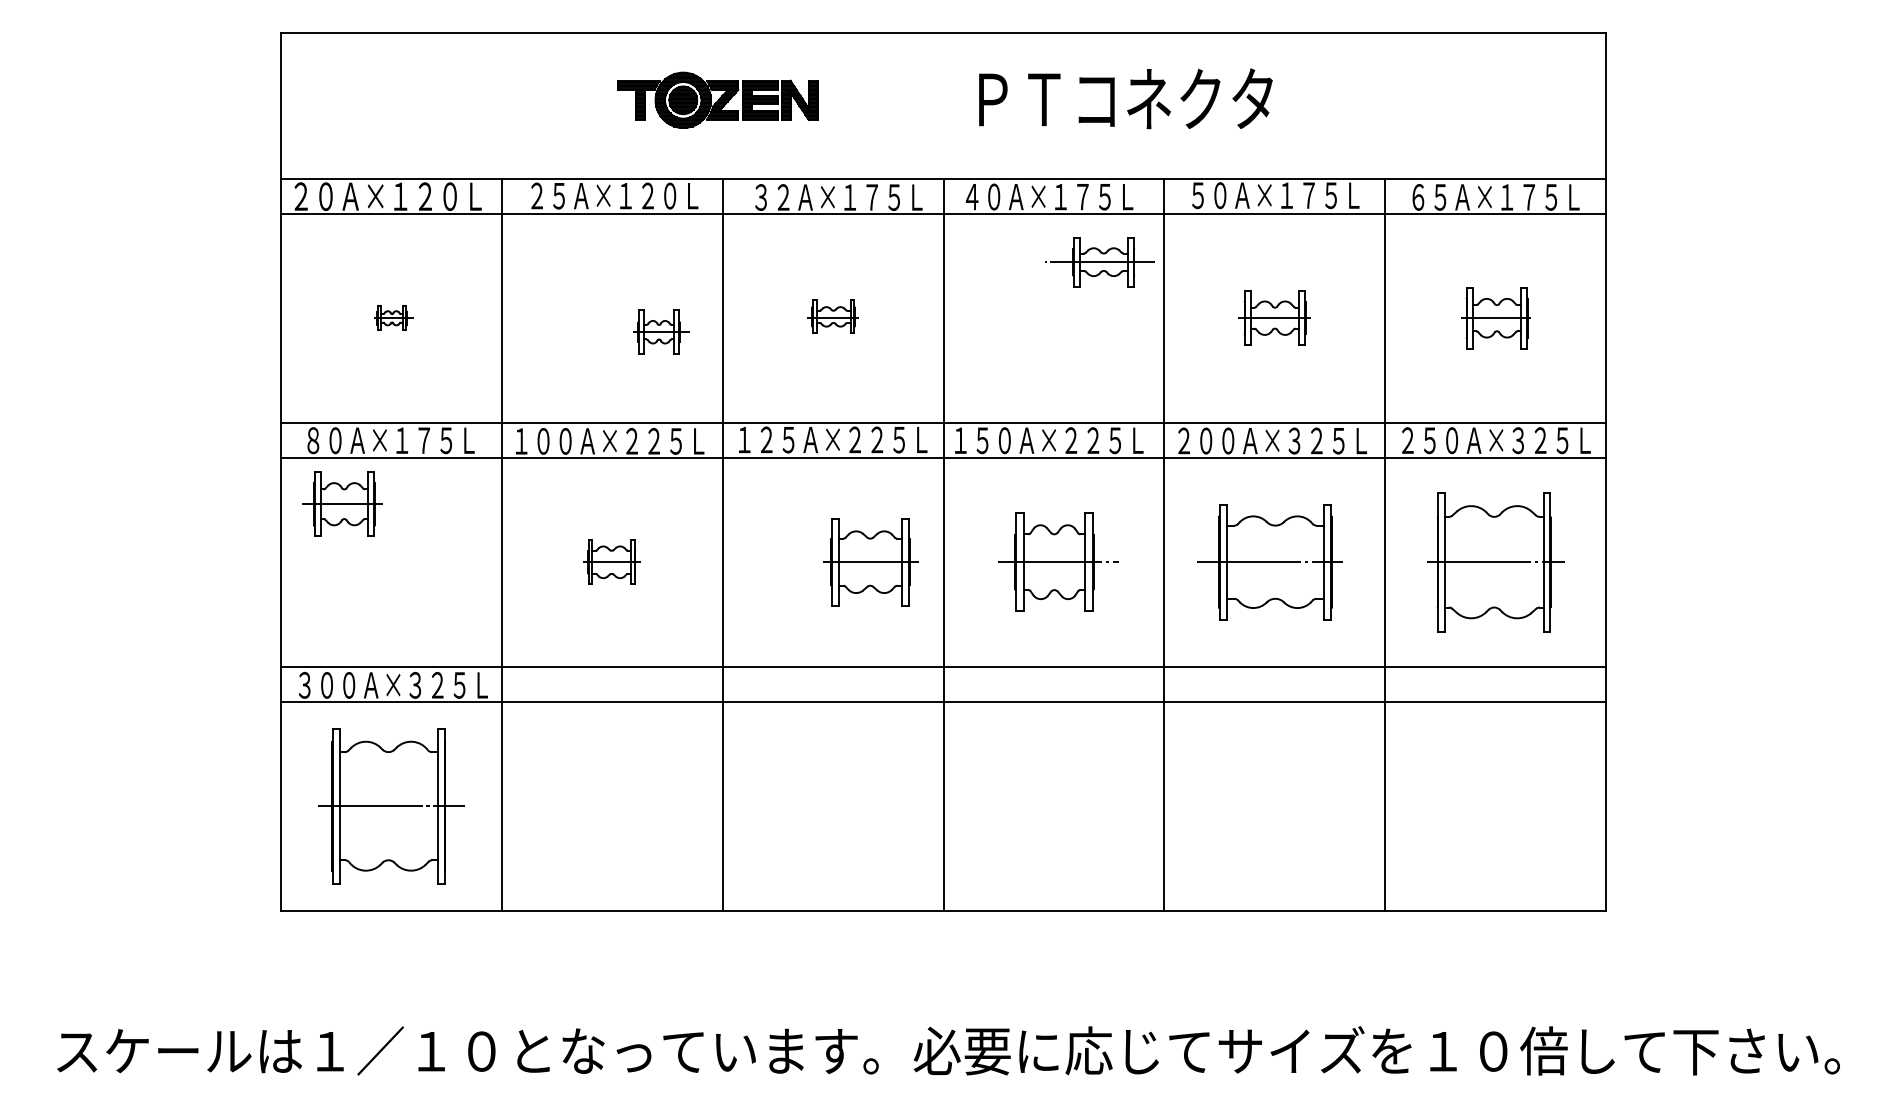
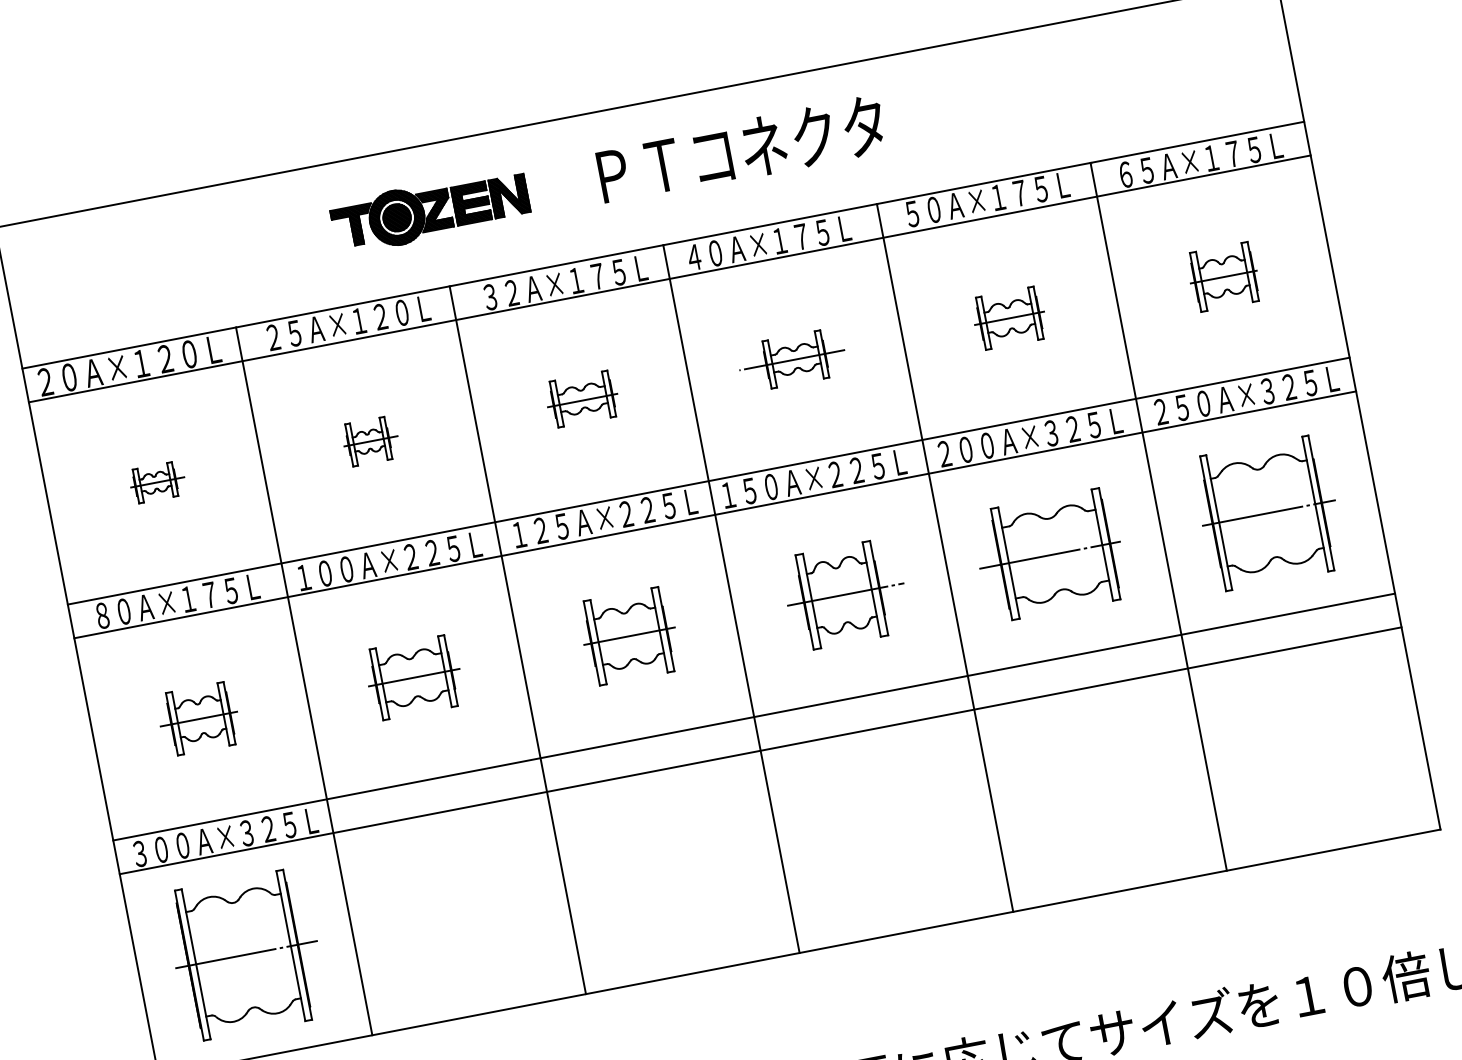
text: (1125, 98) -> (741, 149), moved
part: (1099, 262) -> (791, 360), moved
part: (832, 316) -> (581, 399), size x1.43
part: (393, 318) -> (157, 482), size x1.43
part: (661, 331) -> (370, 440), moved
part: (342, 503) -> (198, 718), moved
part: (611, 562) -> (413, 678), size x1.67
part: (870, 562) -> (629, 636), moved

